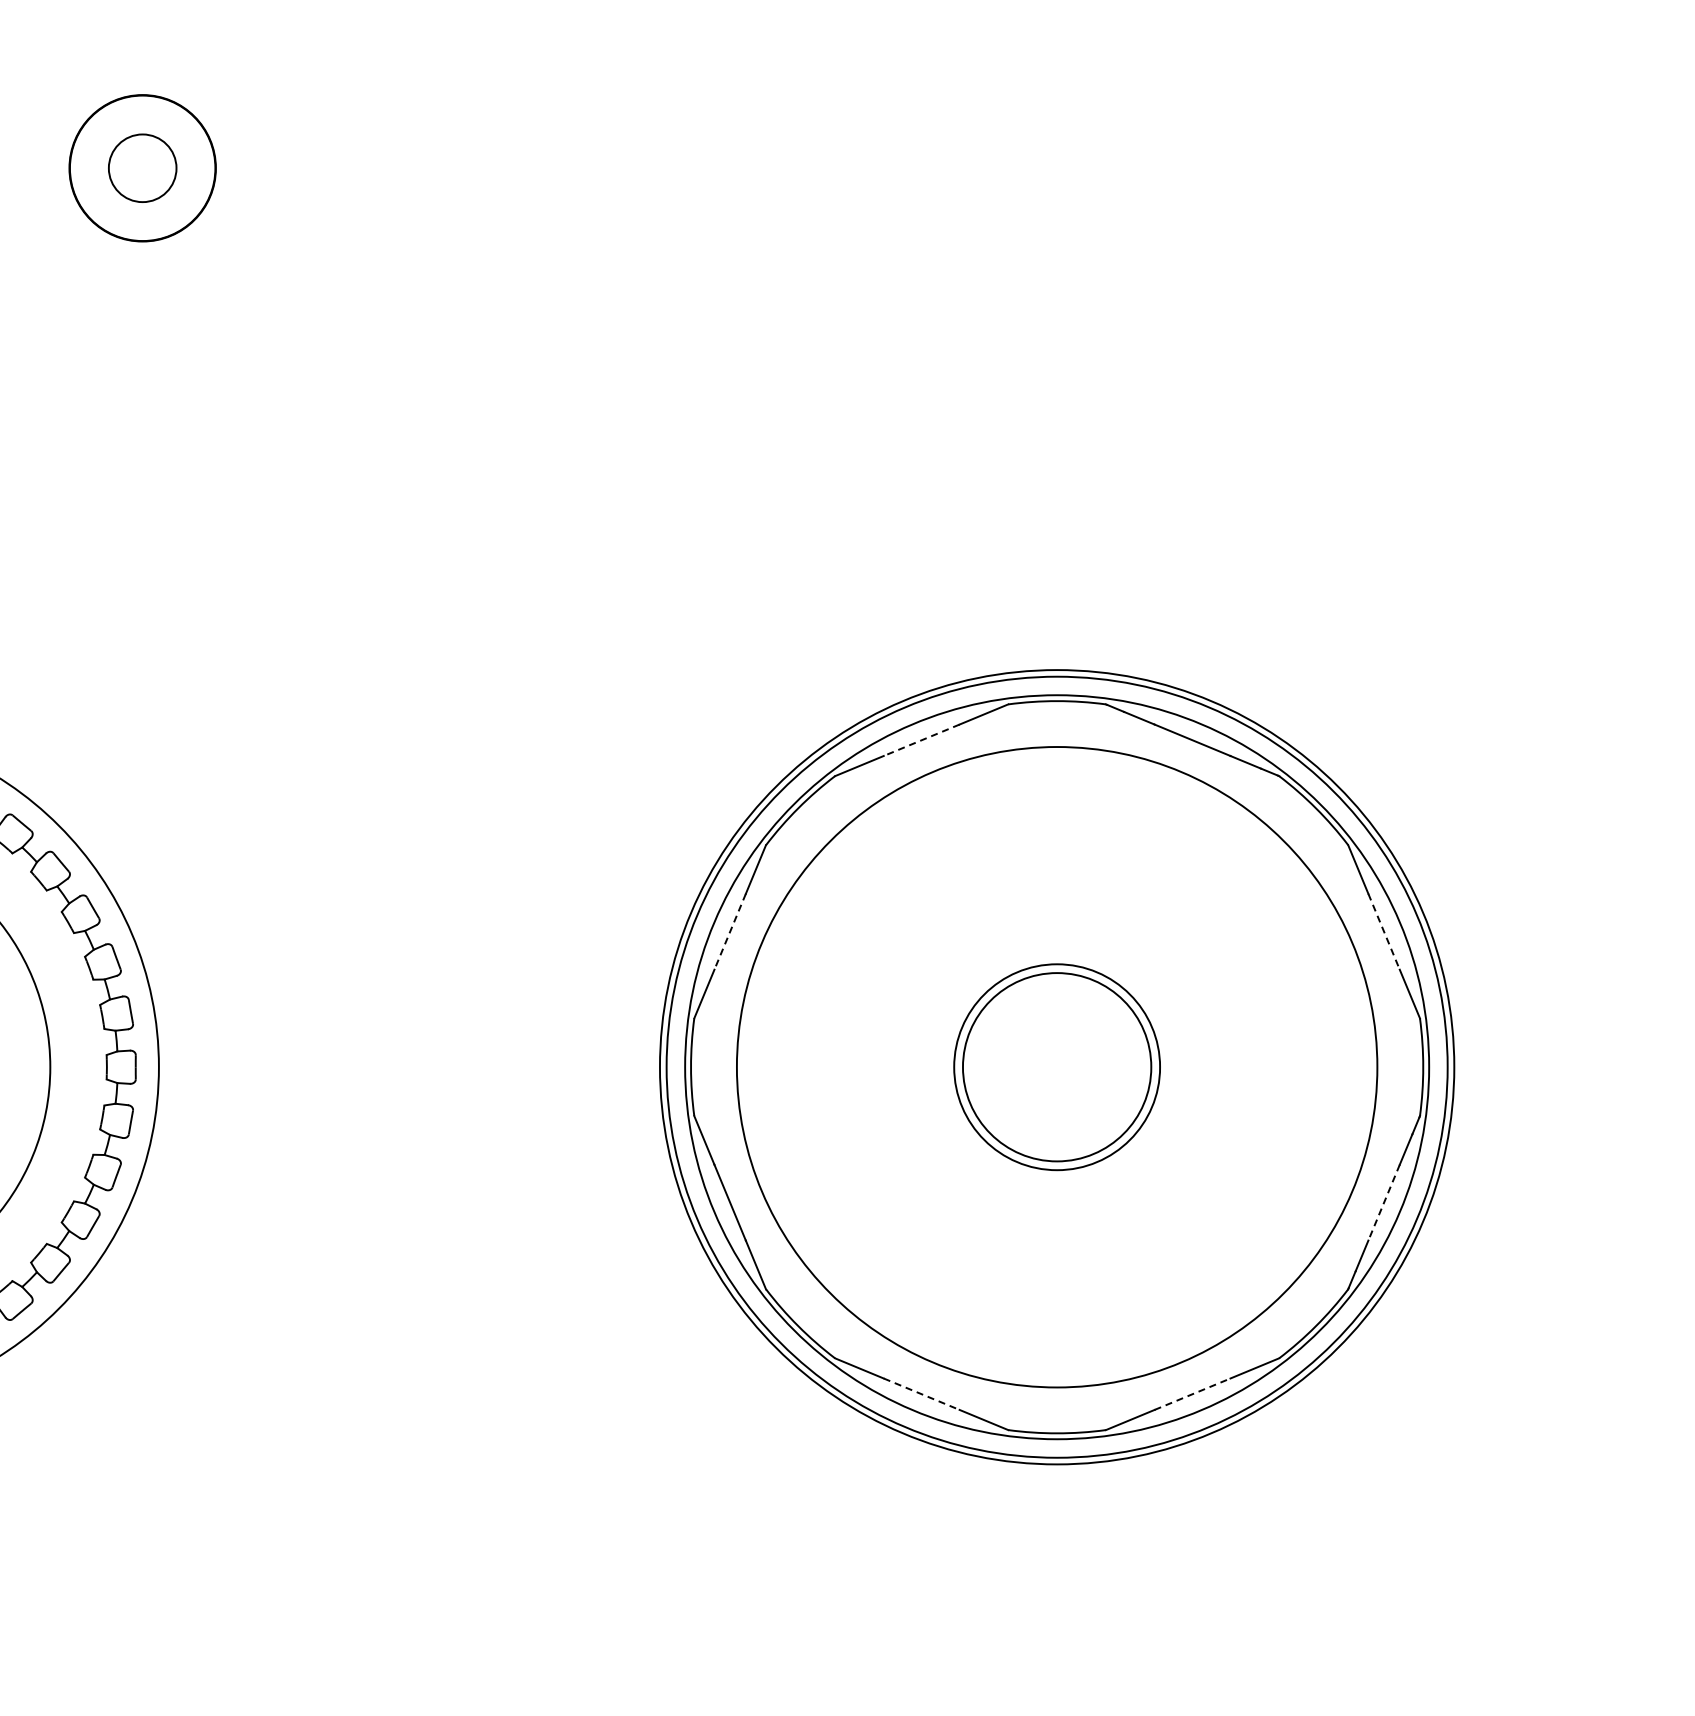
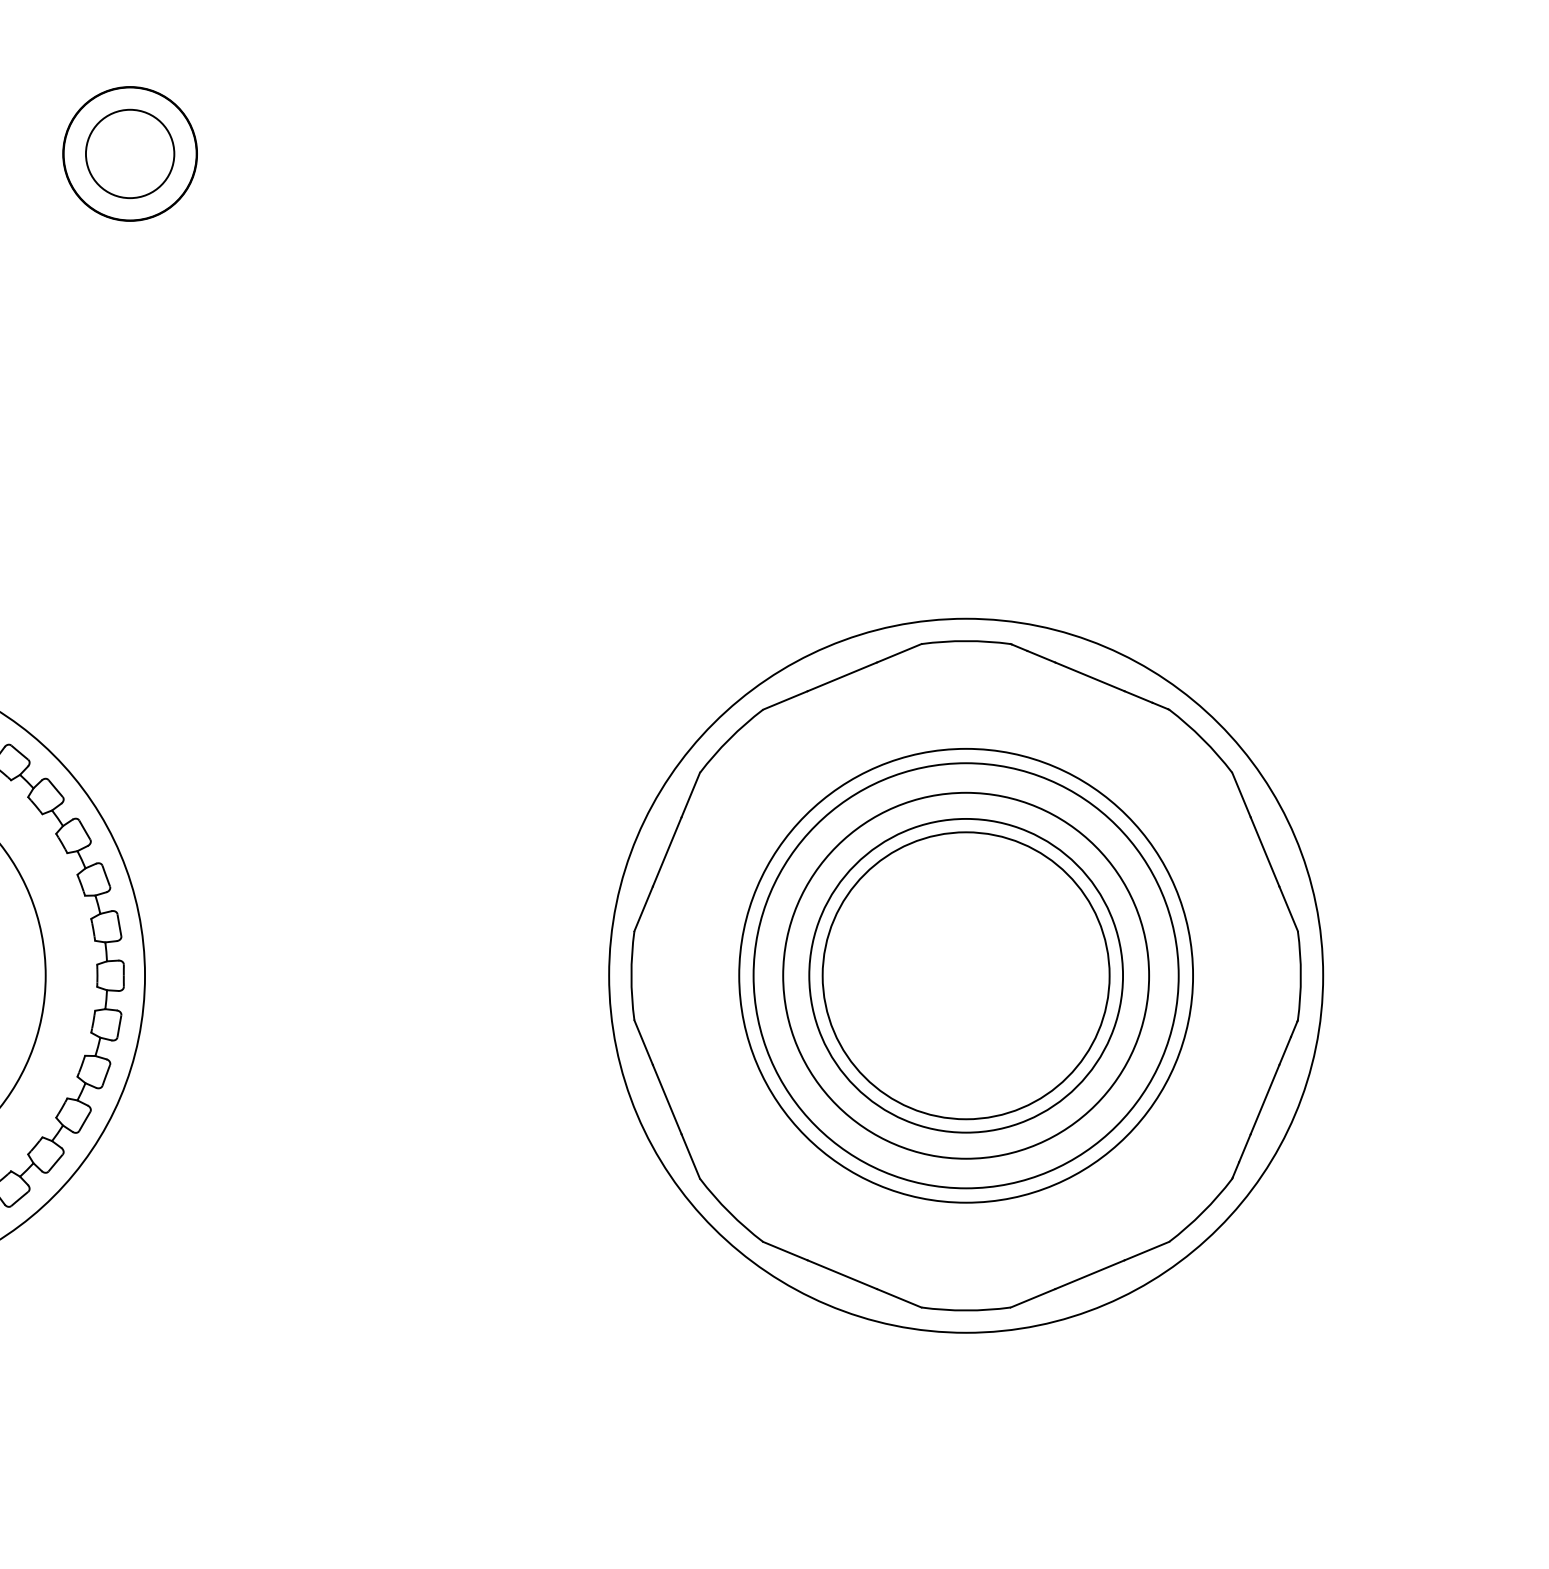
circle: (142, 167) -> (129, 153), size x1.43
line: (921, 740) -> (842, 677), dashed -> solid
line: (729, 932) -> (666, 852), dashed -> solid
line: (1384, 932) -> (1265, 852), dashed -> solid
circle: (1056, 1066) -> (965, 975), size x0.62
circle: (1056, 1066) -> (965, 975), size x1.67
circle: (1056, 1067) -> (965, 976), size x0.62
circle: (1057, 1067) -> (966, 976), size x0.62
circle: (1057, 1067) -> (966, 976), size x1.67
line: (1383, 1203) -> (1264, 1100), dashed -> solid
line: (922, 1394) -> (843, 1274), dashed -> solid
line: (1193, 1394) -> (1090, 1274), dashed -> solid

